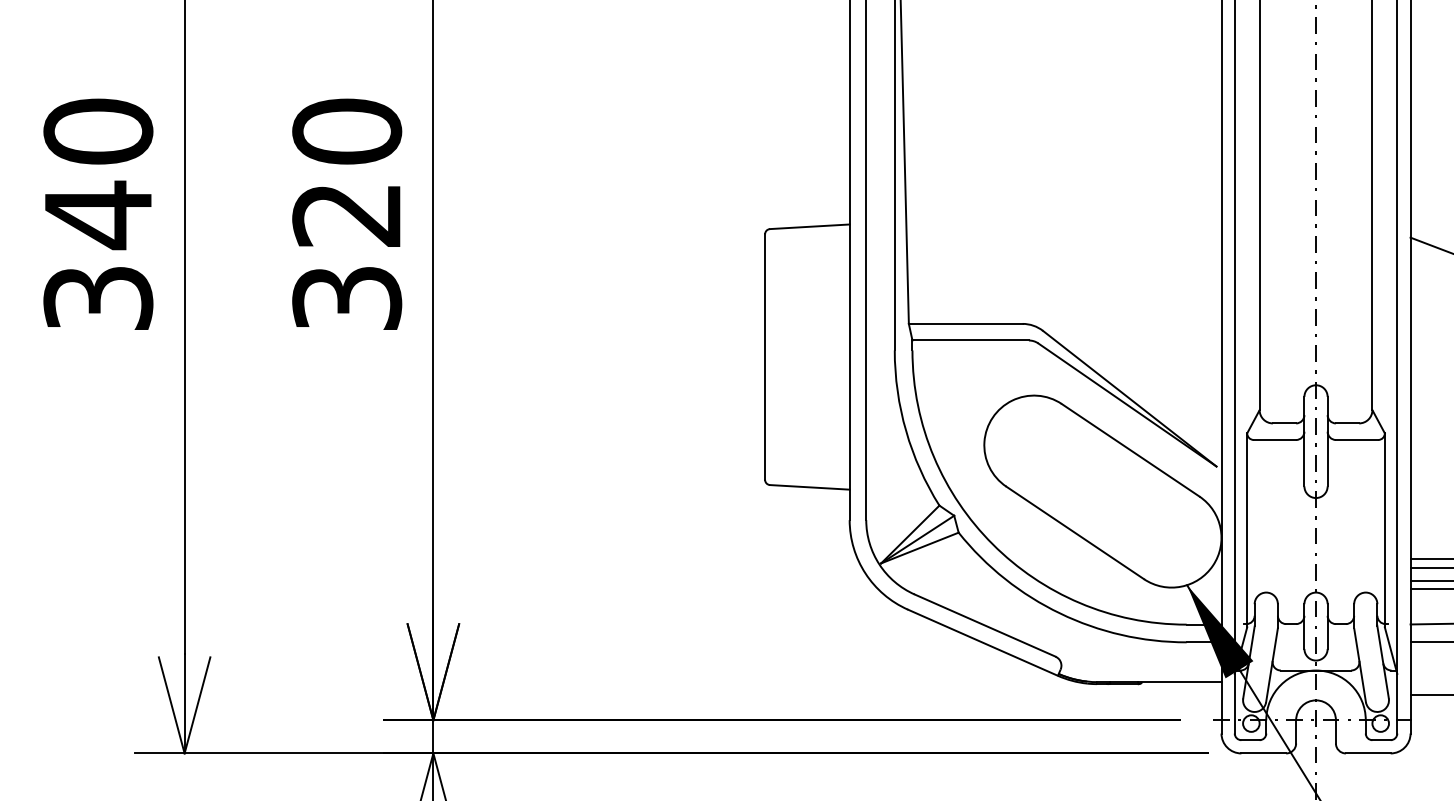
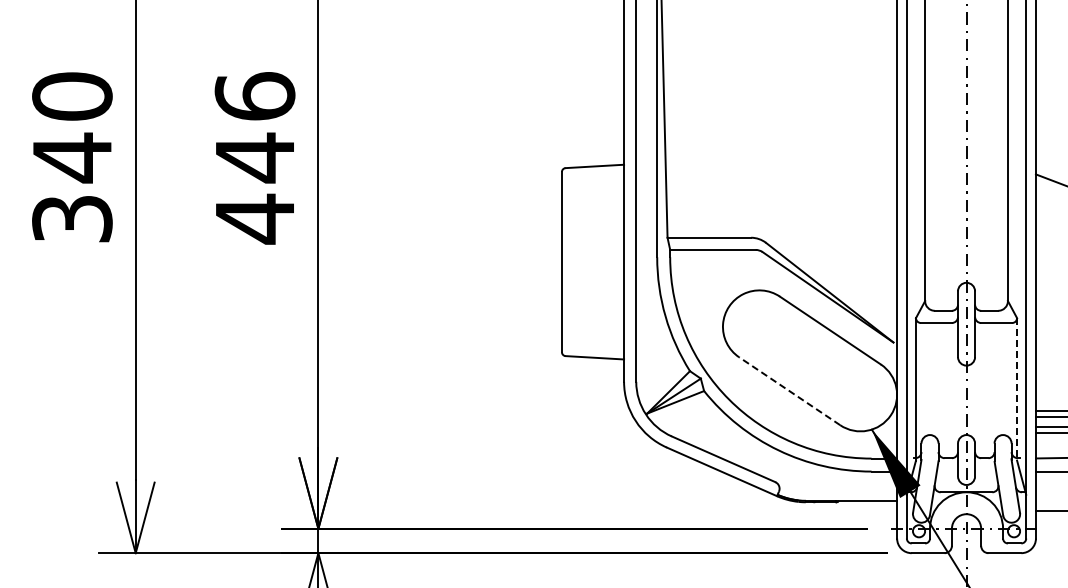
text: (346, 215) -> (254, 158), 320 -> 446
line: (1385, 530) -> (1017, 389), solid -> dashed
line: (1074, 533) -> (789, 391), solid -> dashed

